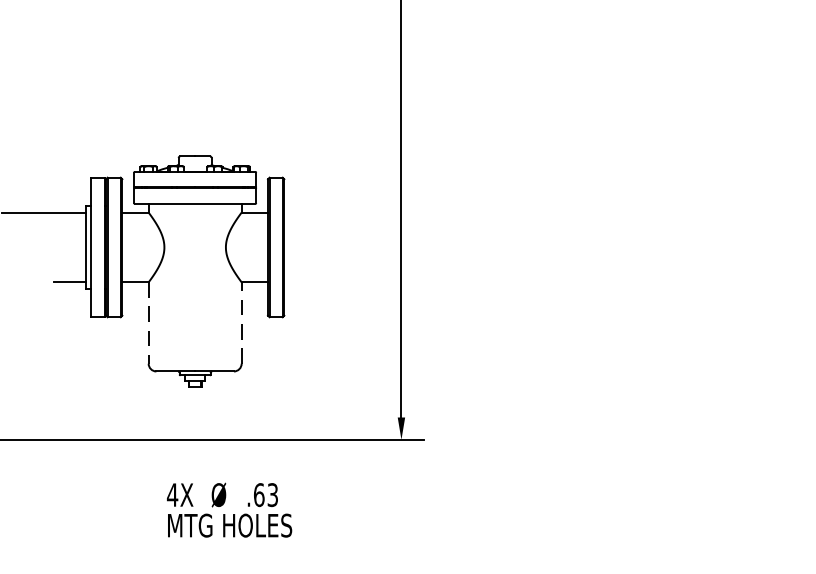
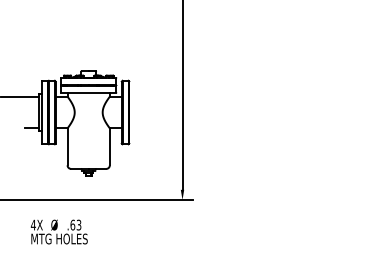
line: (148, 322) -> (67, 146), dashed -> solid
line: (240, 322) -> (109, 146), dashed -> solid
text: (227, 509) -> (58, 231), moved

